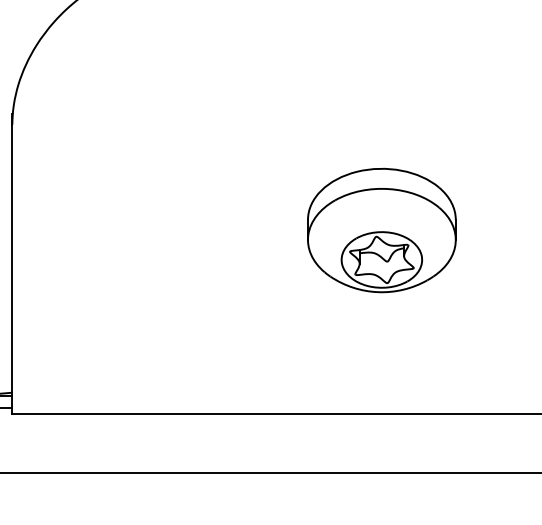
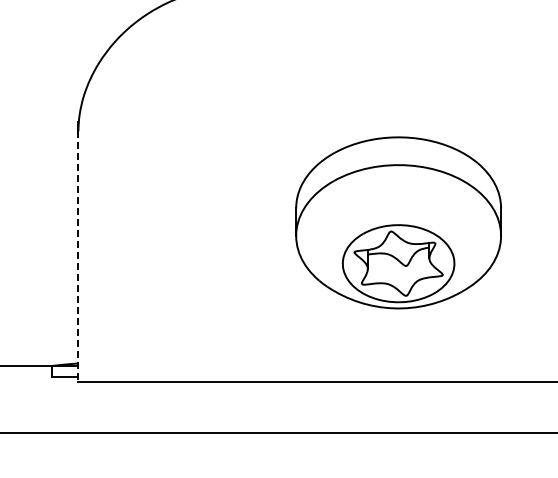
part: (381, 230) -> (398, 222), size x1.6
line: (12, 270) -> (78, 257), solid -> dashed

